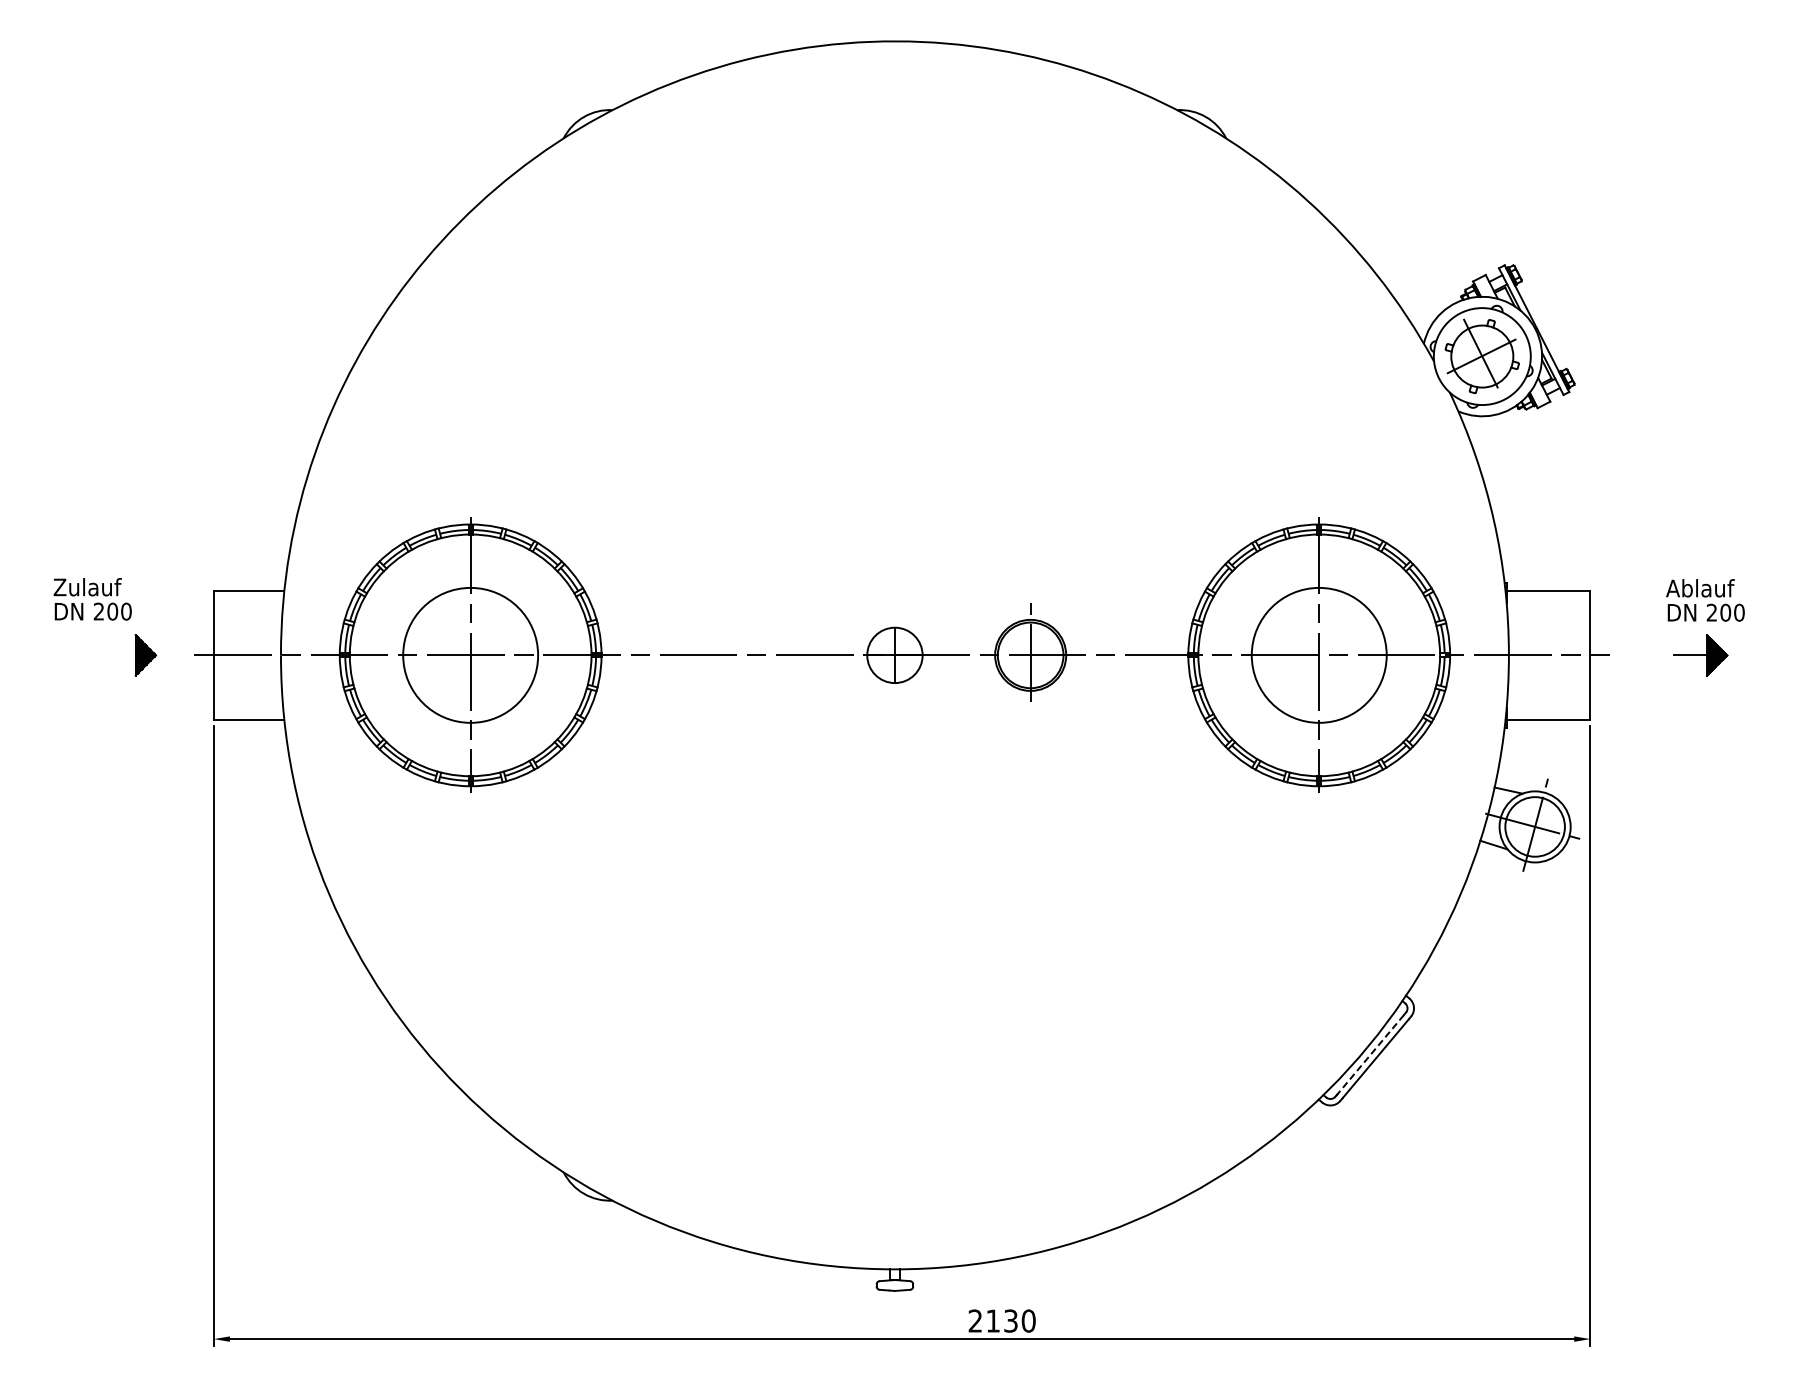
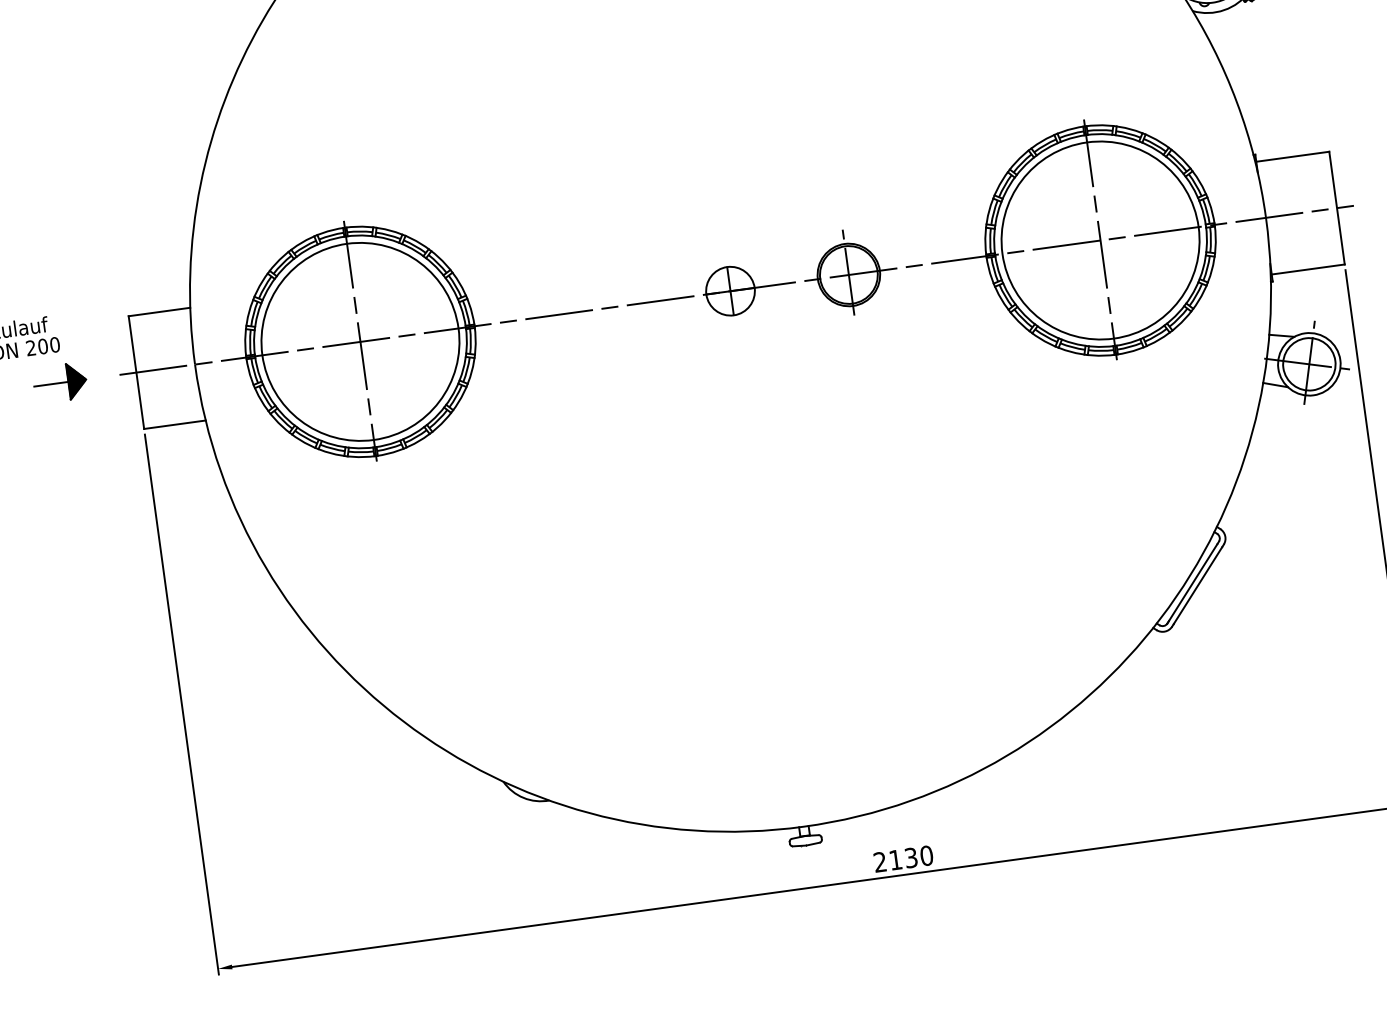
circle: (470, 654) -> (360, 341), size x1.67
circle: (1318, 654) -> (1099, 239), size x1.67
line: (115, 655) -> (50, 384), added
line: (1369, 1056) -> (1192, 584), dashed -> solid

